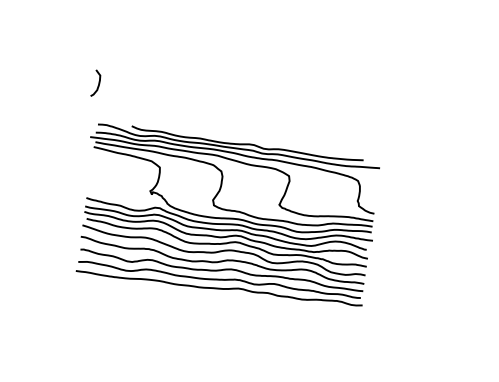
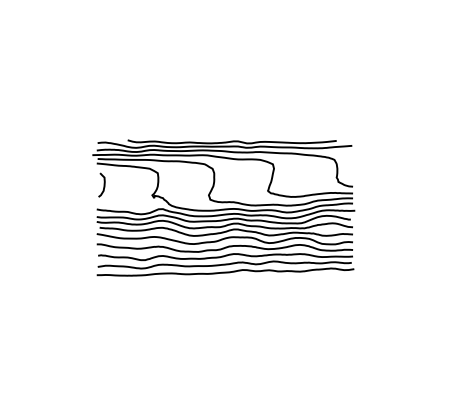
curve: (98, 83) -> (103, 184), moved

